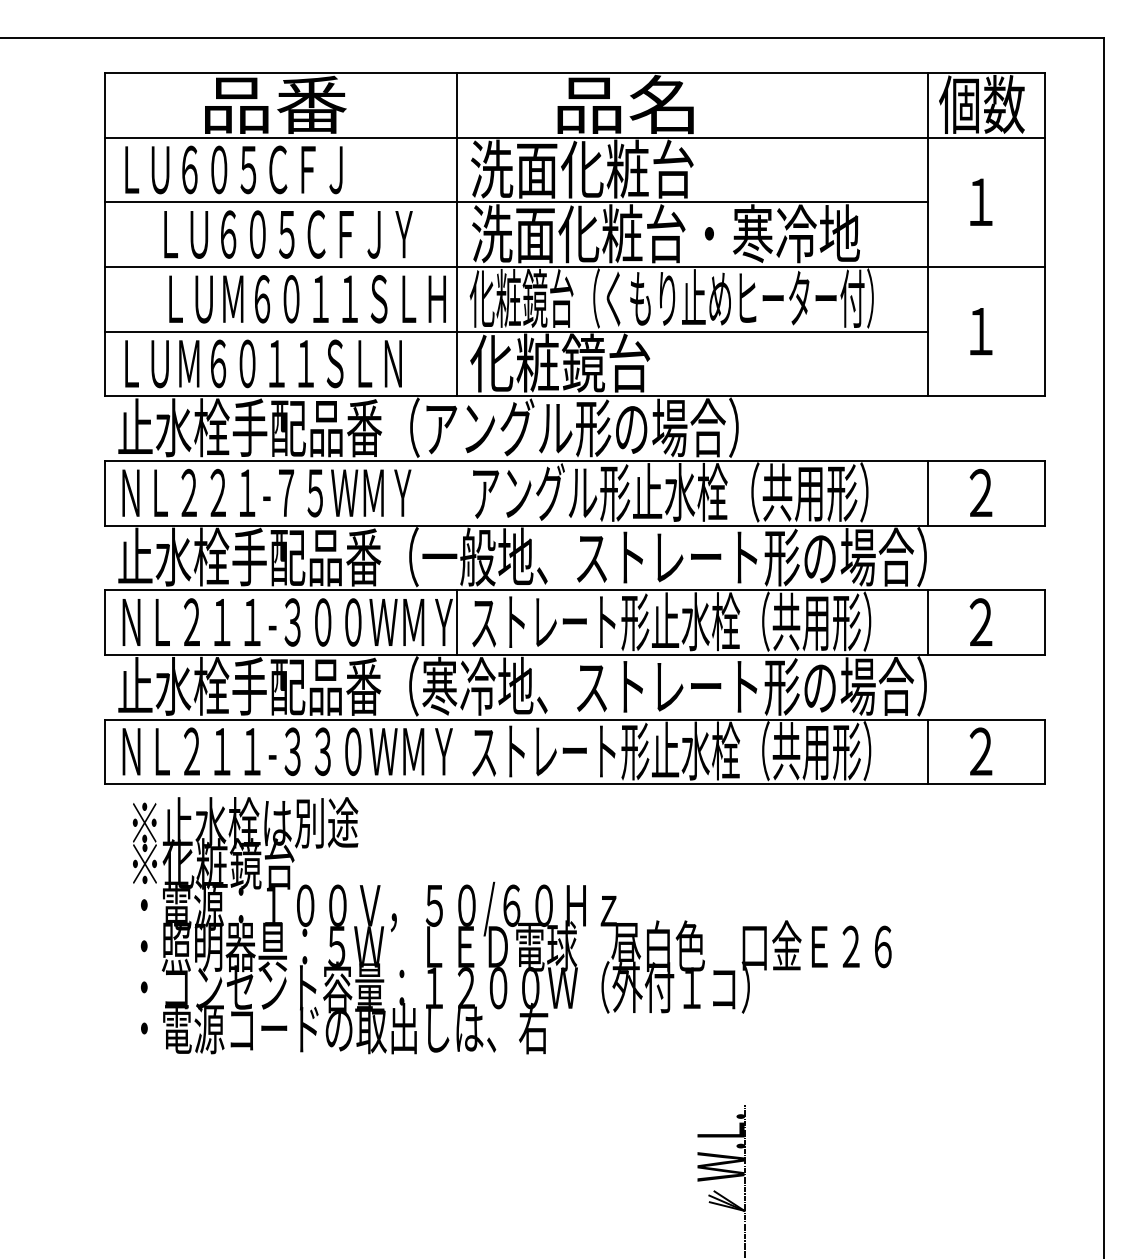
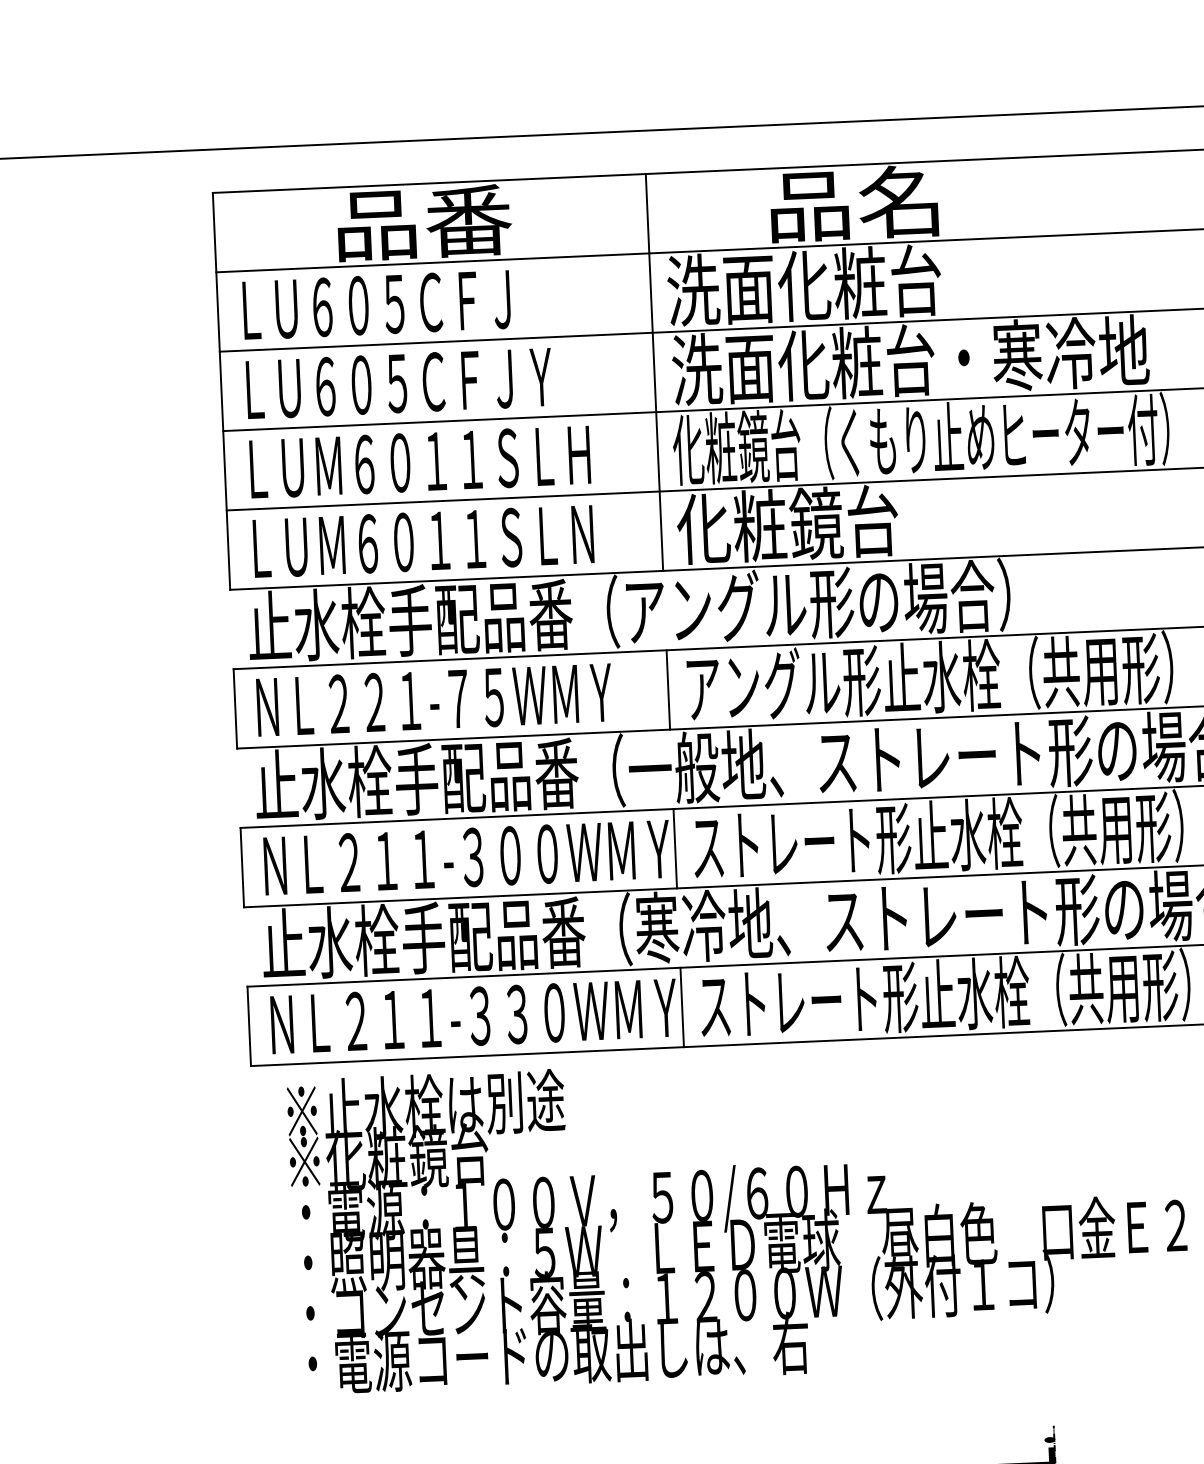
text: (288, 234) -> (399, 383), moved
text: (307, 299) -> (419, 462), moved
line: (457, 492) -> (668, 689), added
line: (457, 751) -> (682, 1007), added

